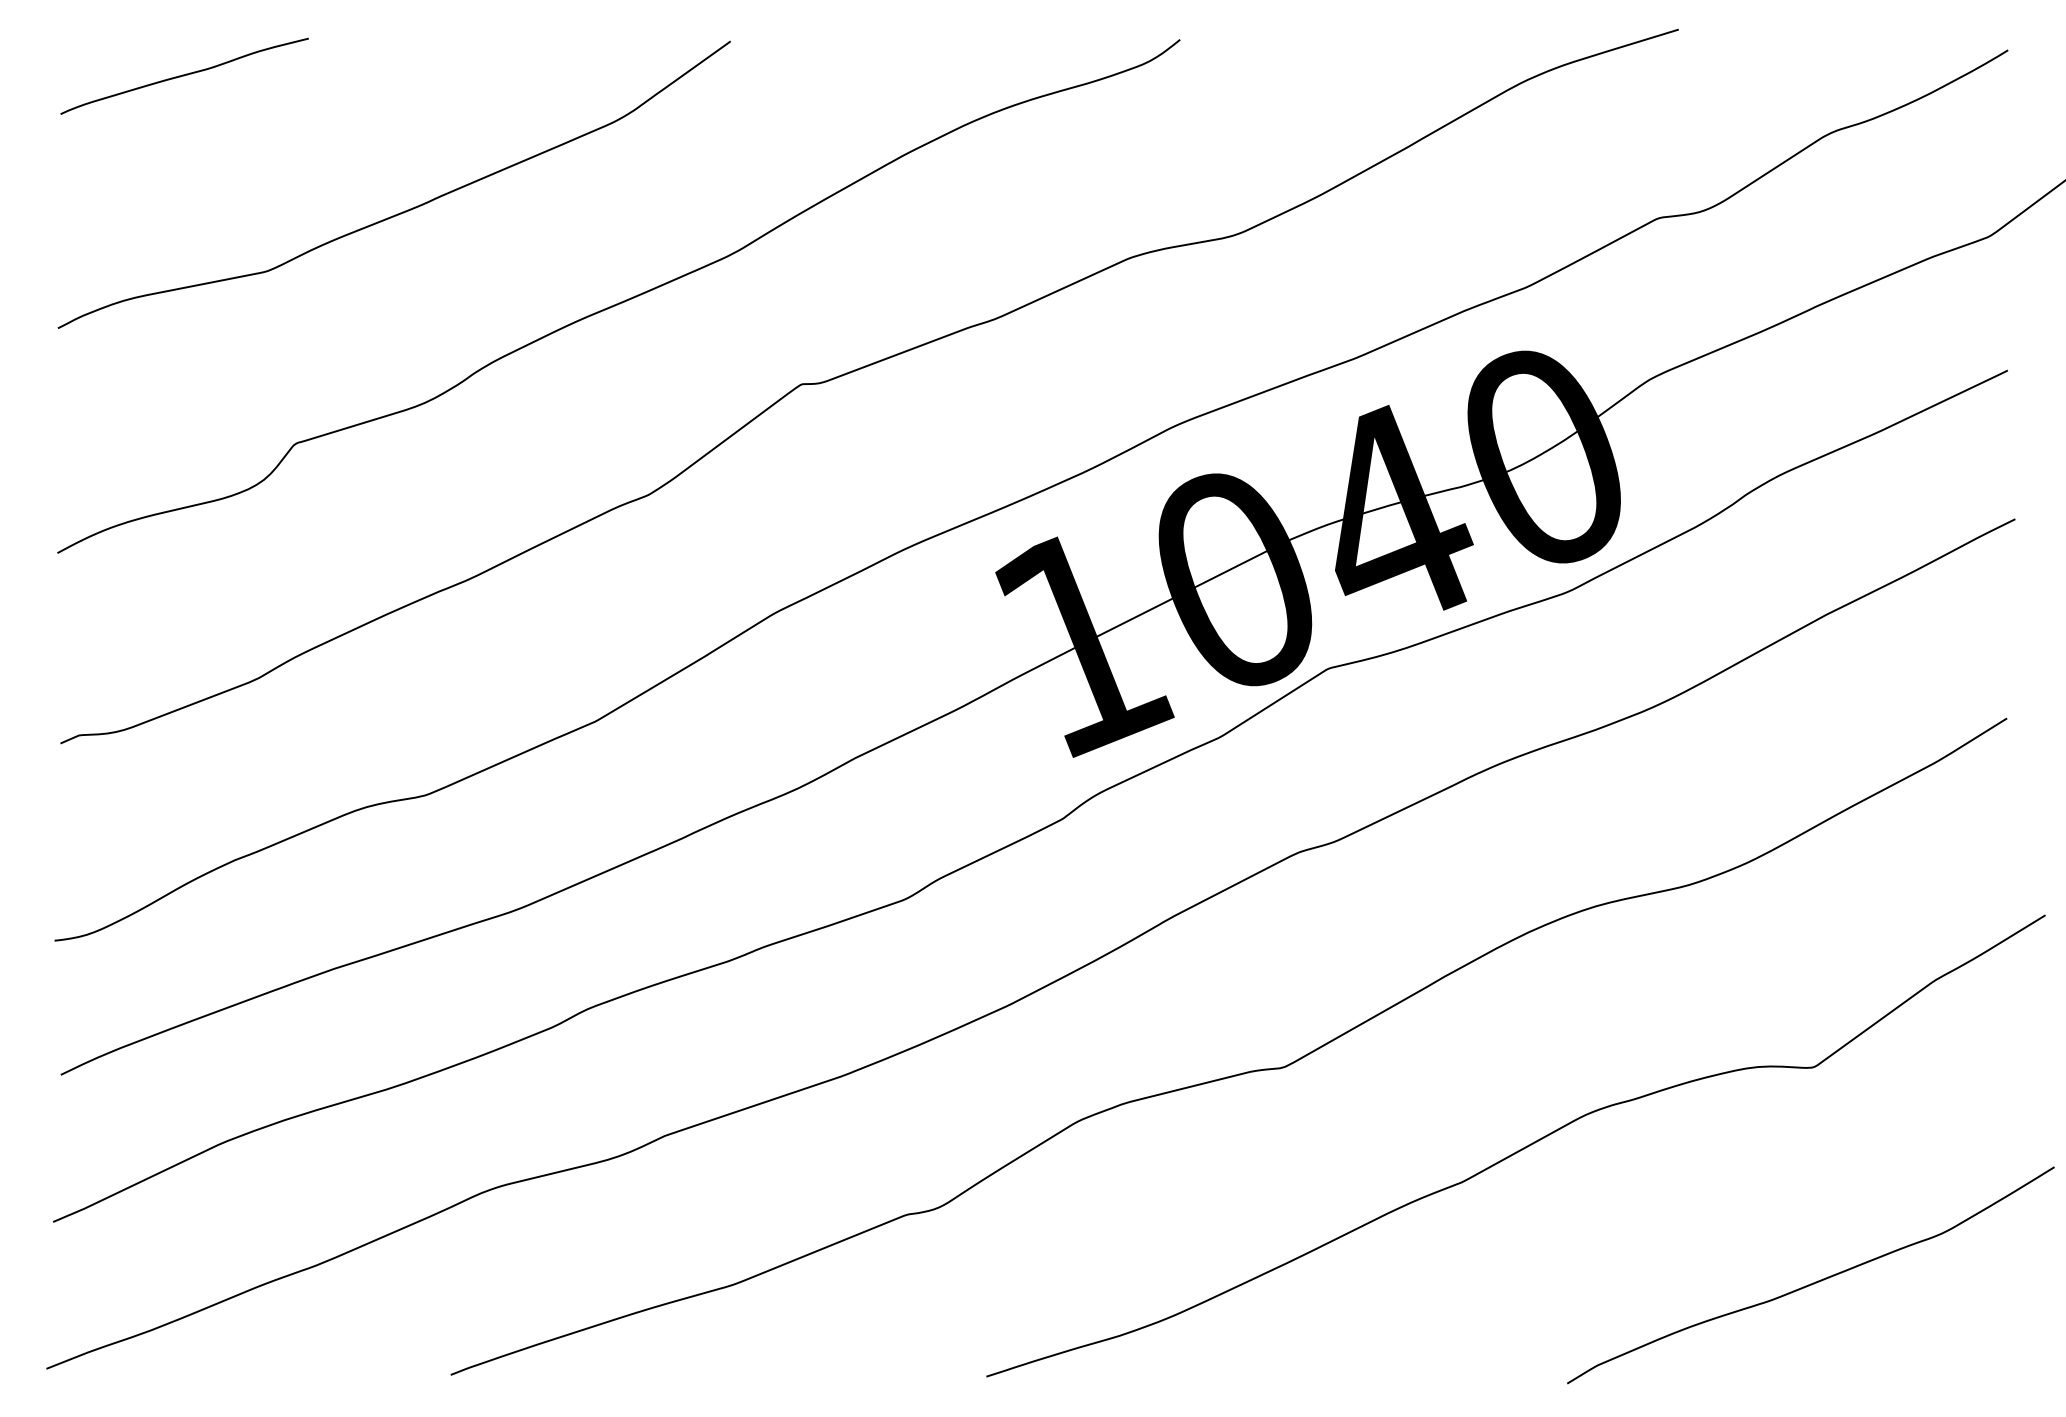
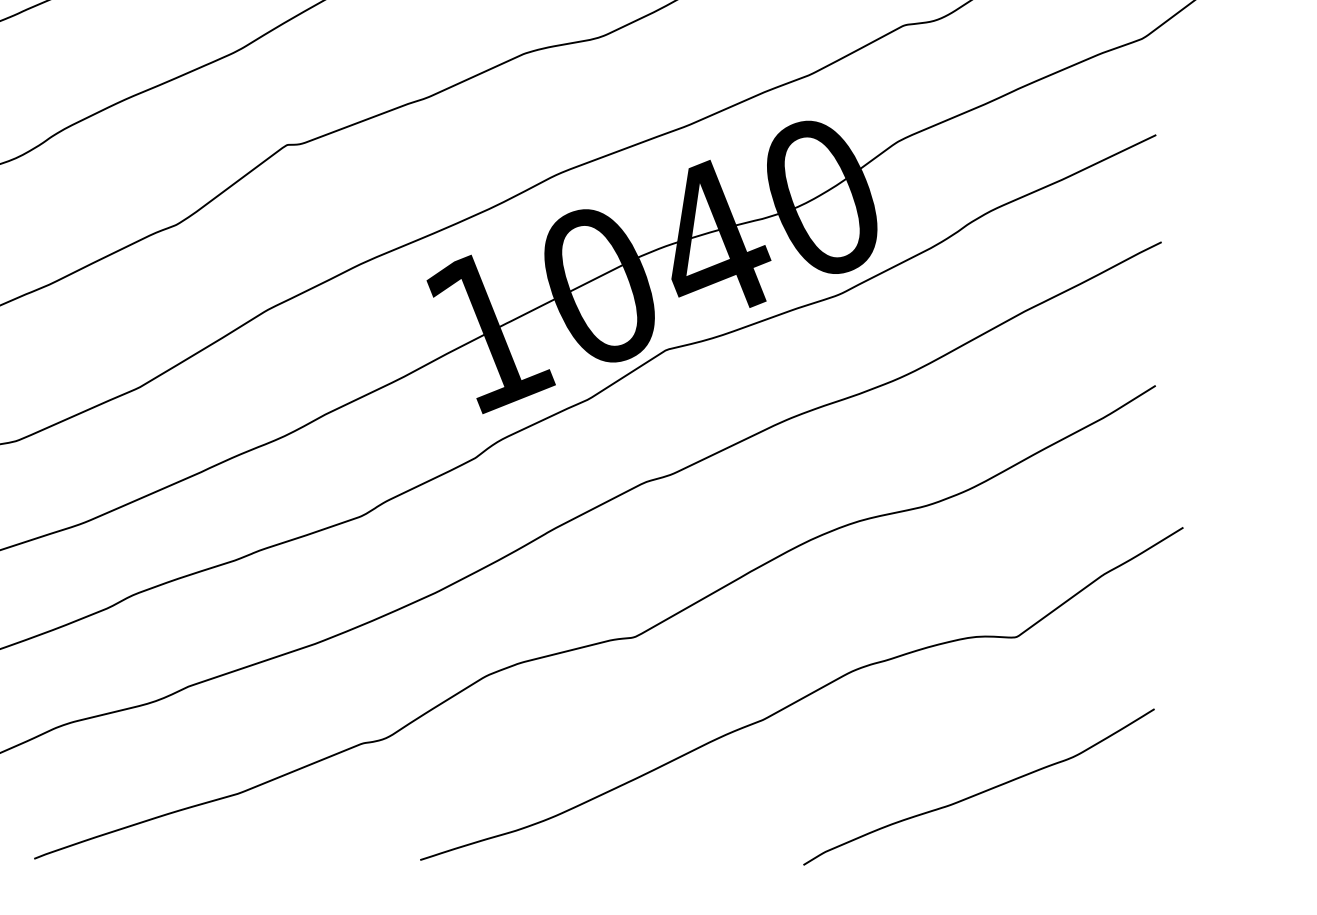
curve: (1813, 1282) -> (980, 792), moved

